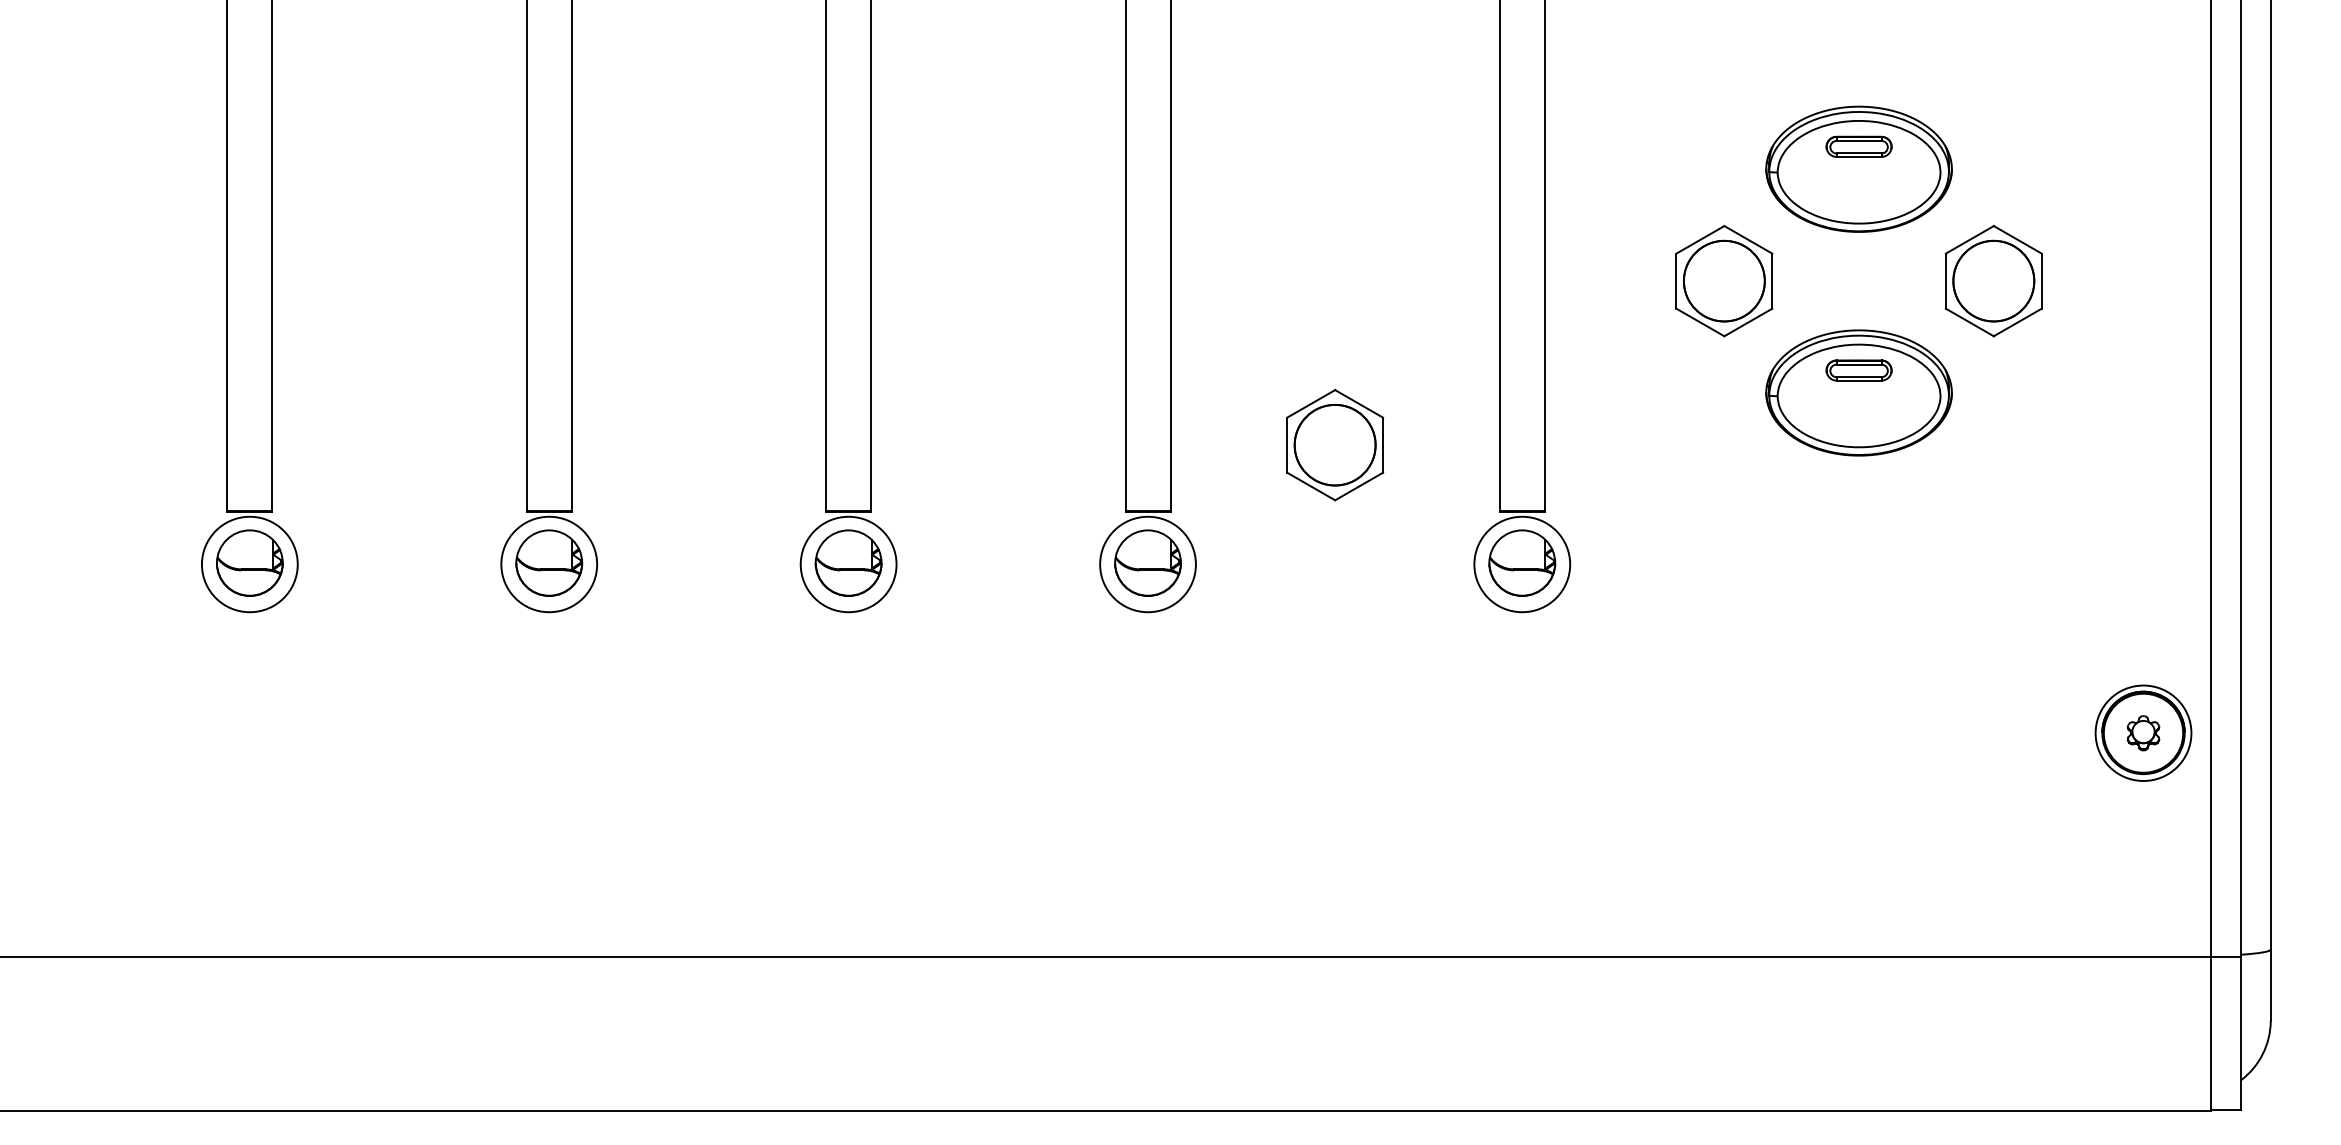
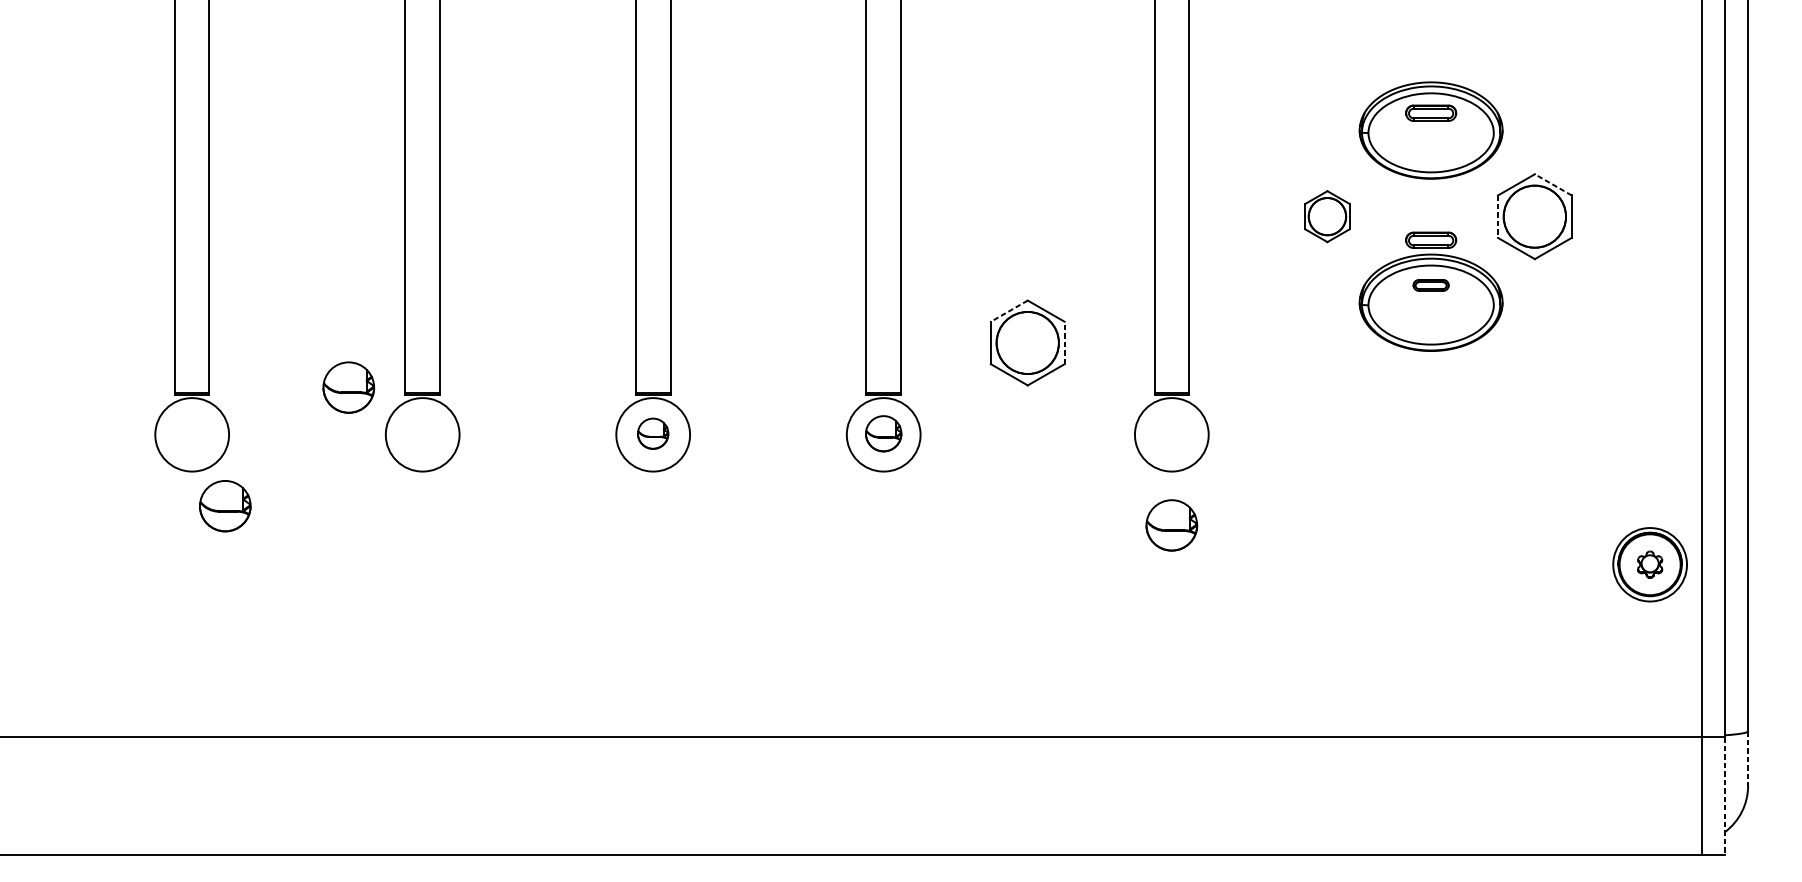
line: (2017, 239) -> (1553, 184), solid -> dashed
part: (1724, 280) -> (1327, 216), size x0.6
line: (1945, 281) -> (1497, 216), solid -> dashed
part: (1858, 311) -> (1430, 240), added
part: (1858, 370) -> (1430, 285), size x0.7
line: (1311, 403) -> (1009, 310), solid -> dashed
line: (1383, 445) -> (1064, 343), solid -> dashed
part: (249, 562) -> (225, 505), moved
part: (549, 562) -> (348, 387), moved
part: (848, 562) -> (653, 433), size x0.6
part: (1147, 562) -> (883, 433), size x0.7
part: (1522, 562) -> (1172, 524), moved
line: (2270, 985) -> (1747, 758), solid -> dashed
line: (2240, 1033) -> (1724, 795), solid -> dashed

